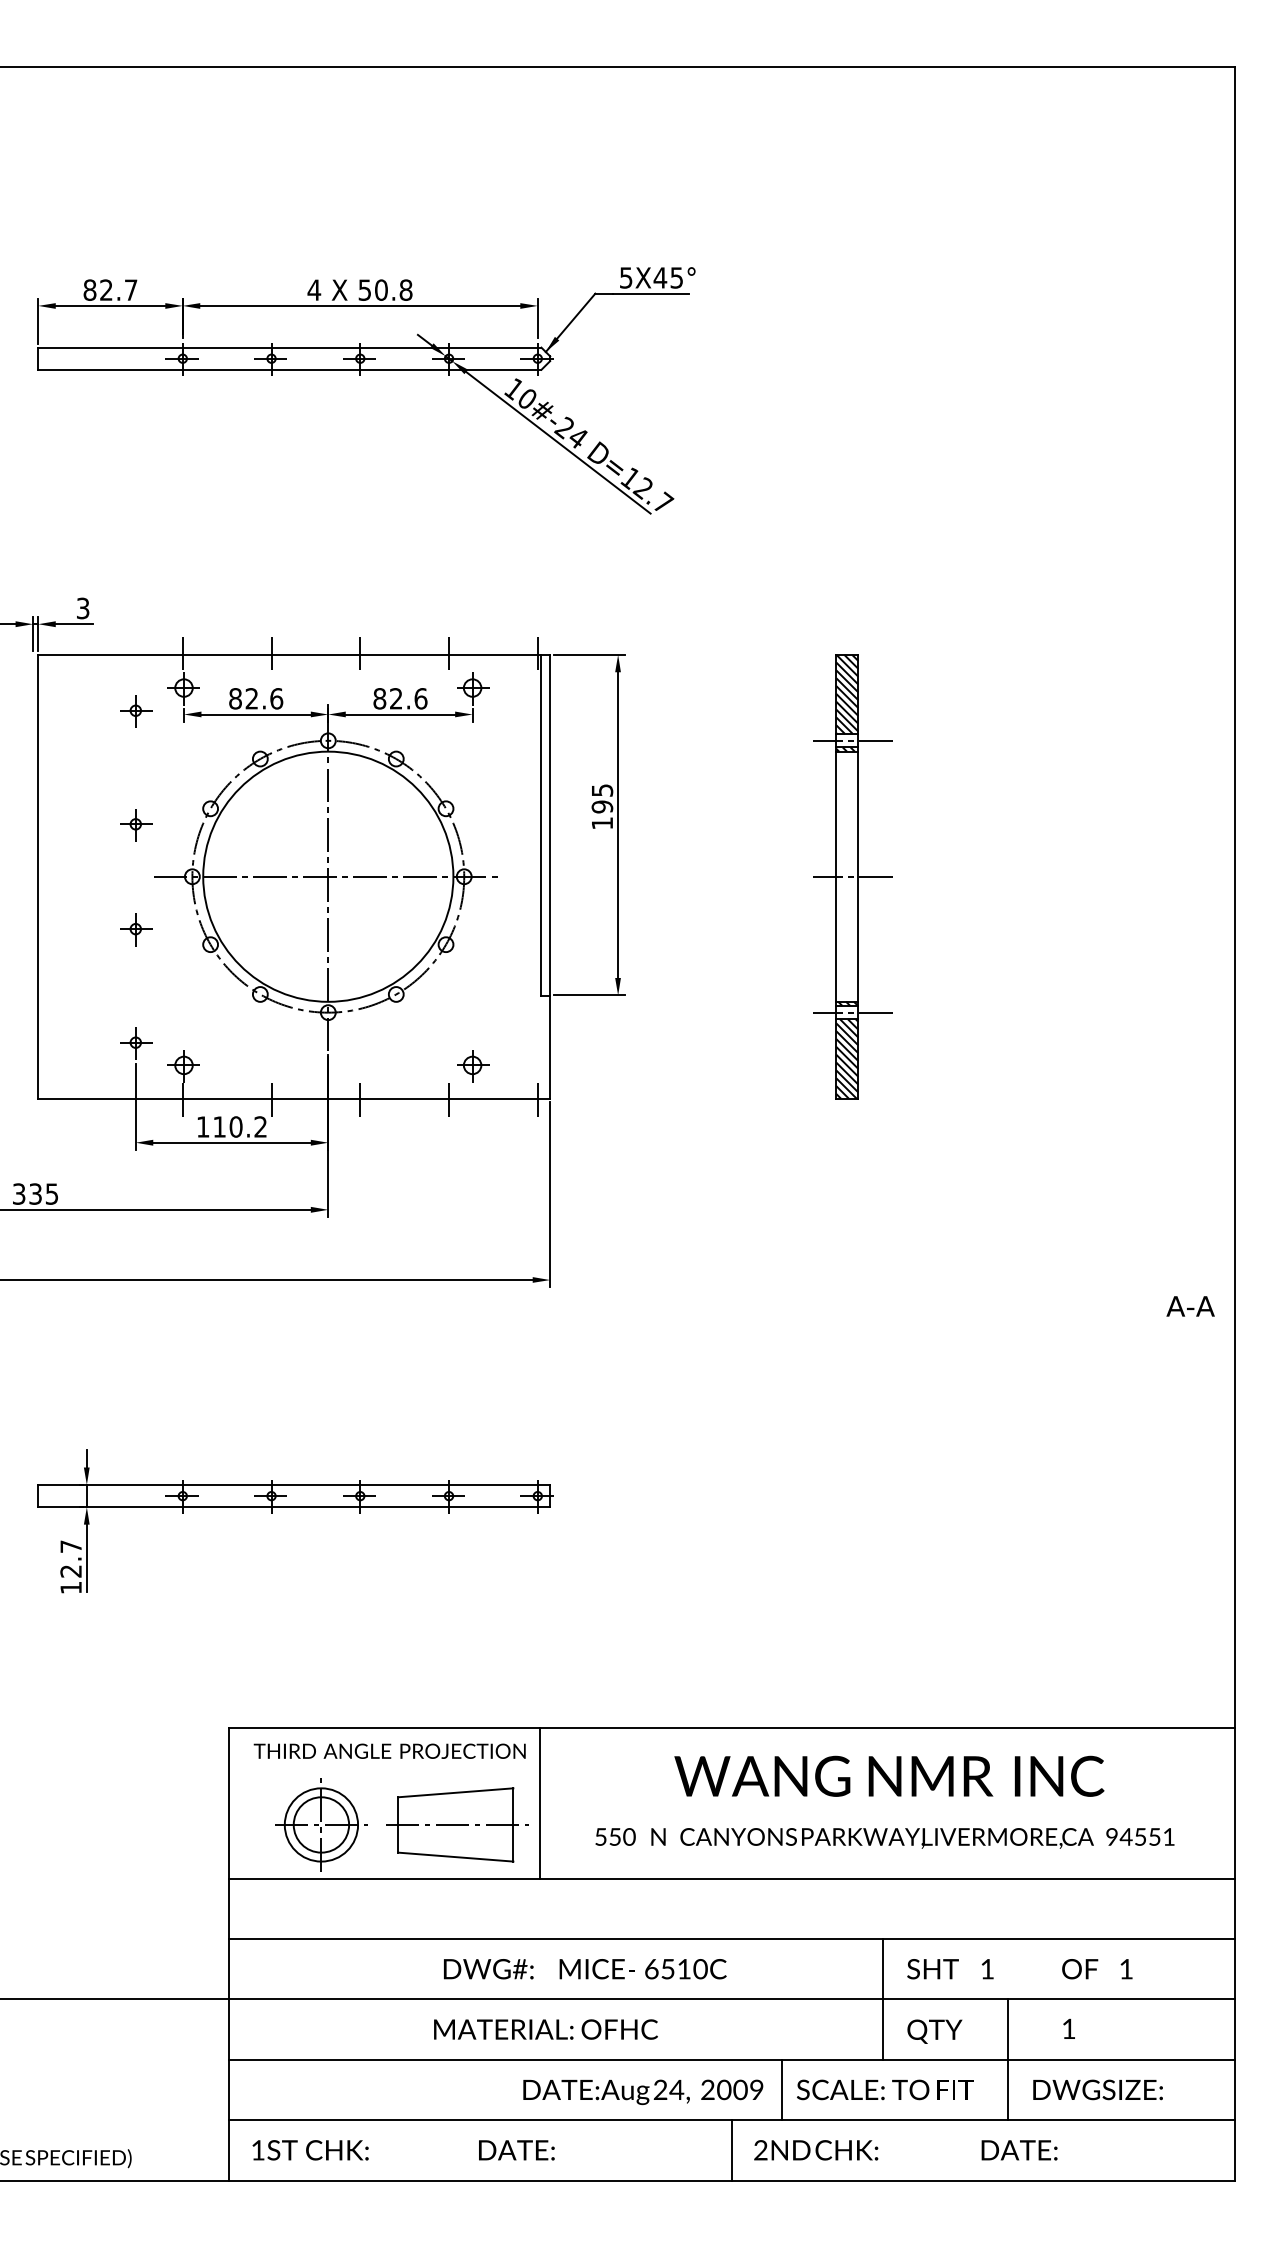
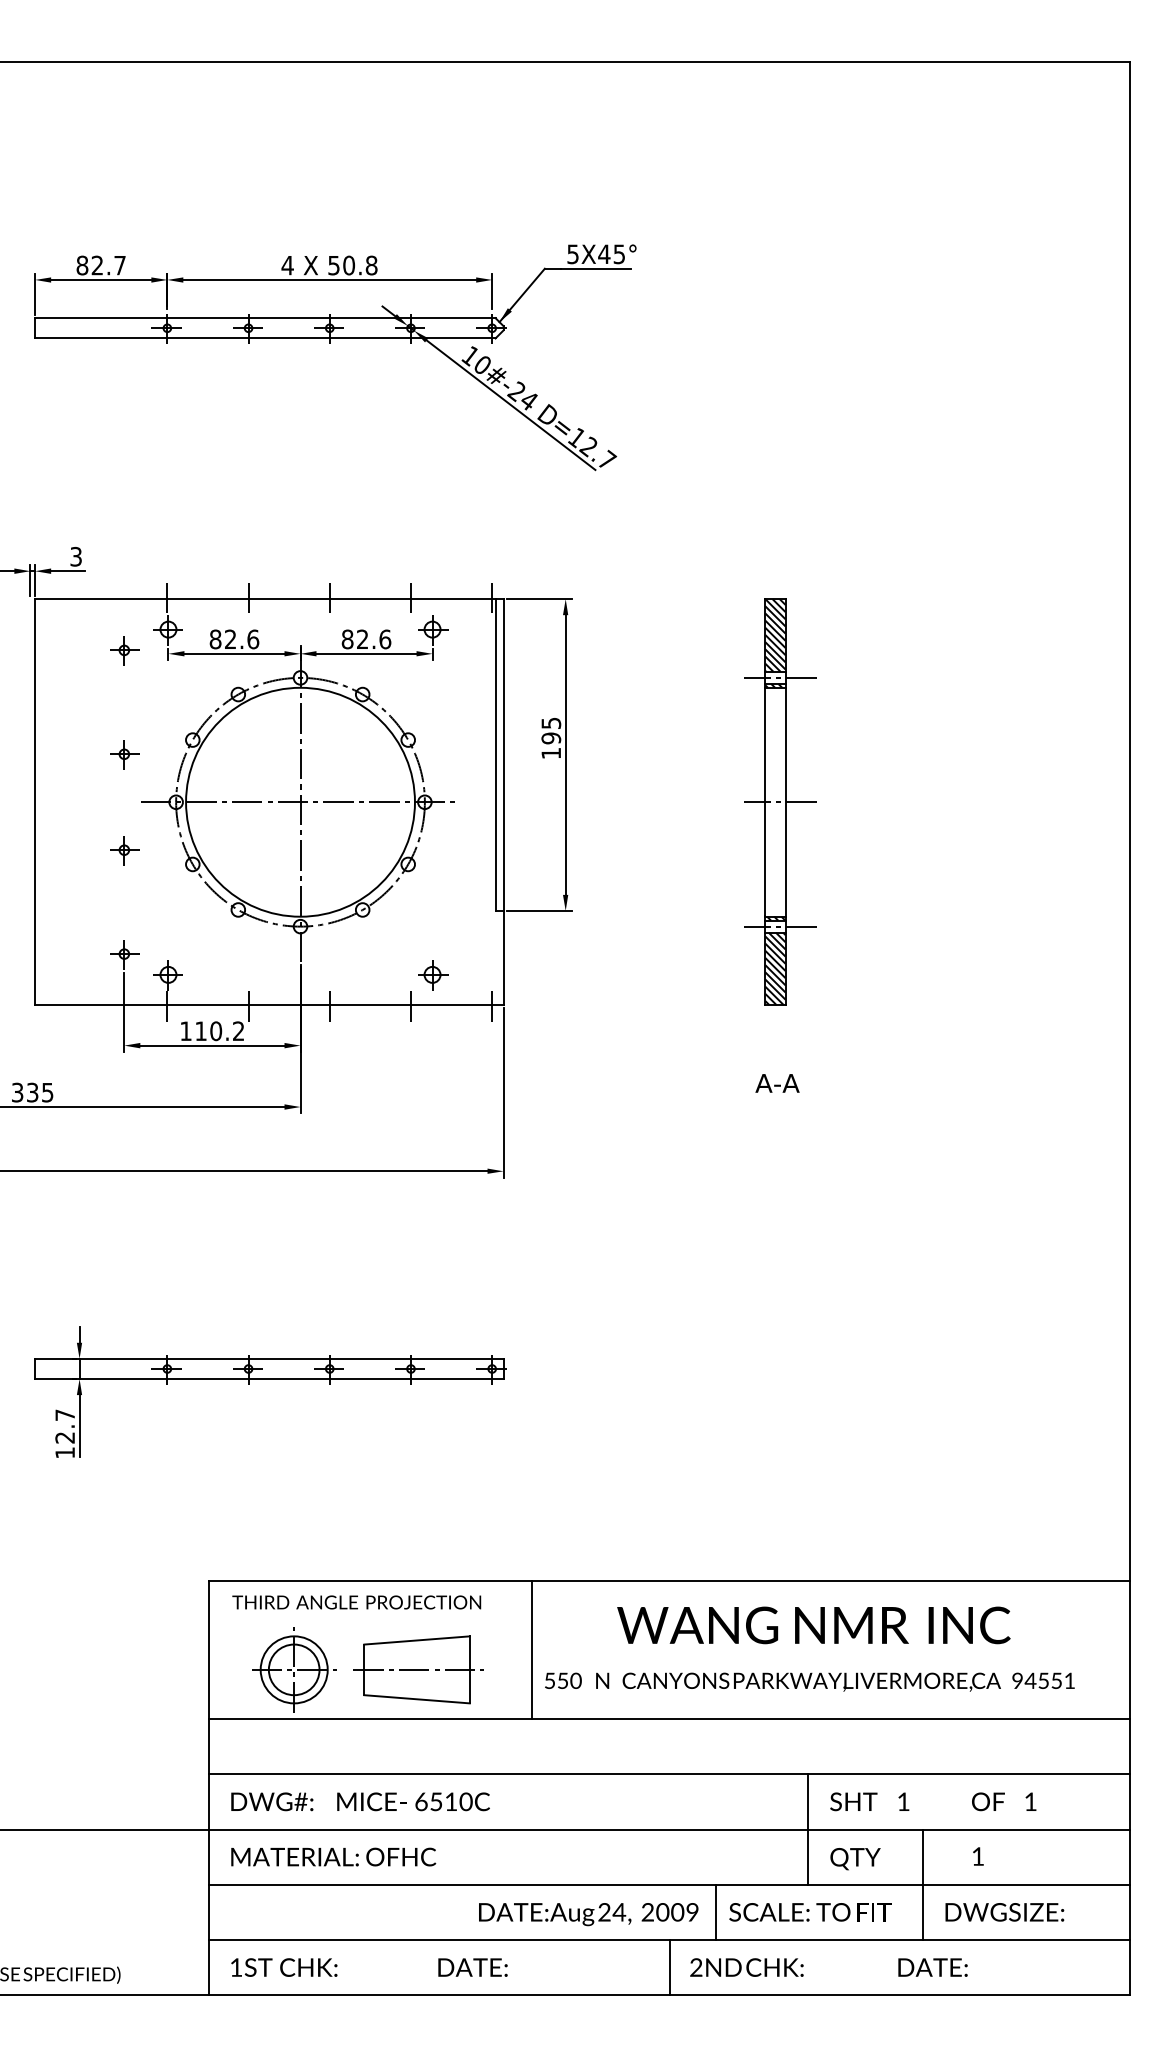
text: (1190, 1306) -> (777, 1083), moved
line: (540, 1802) -> (531, 1649), moved
text: (585, 1968) -> (360, 1801), moved
text: (545, 2028) -> (333, 1856), moved

